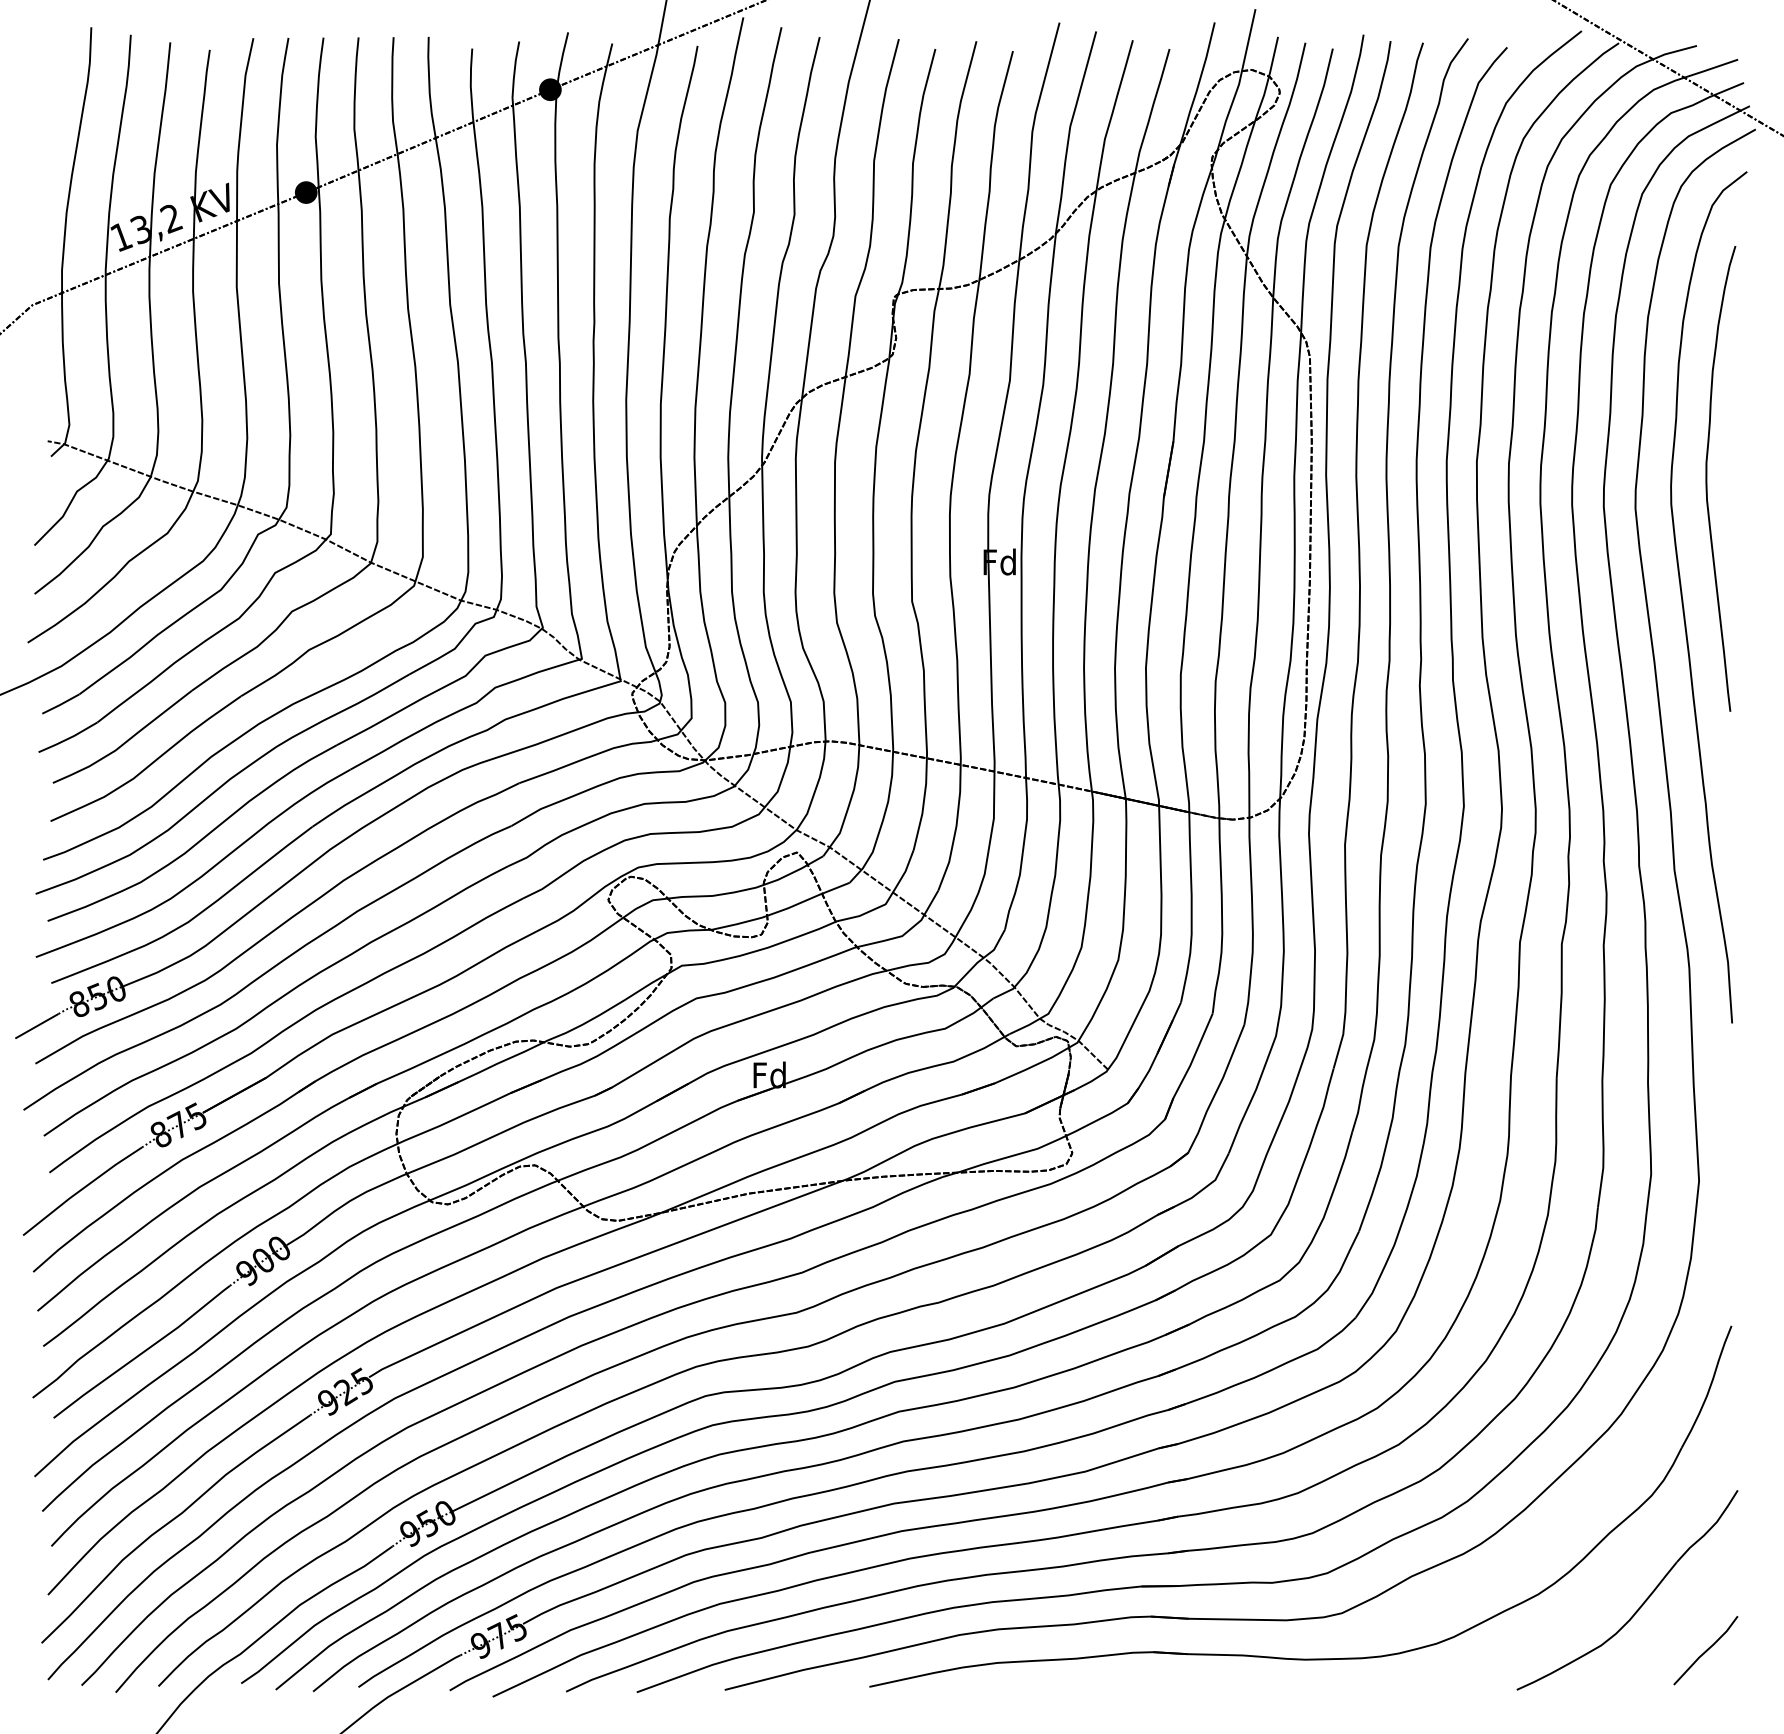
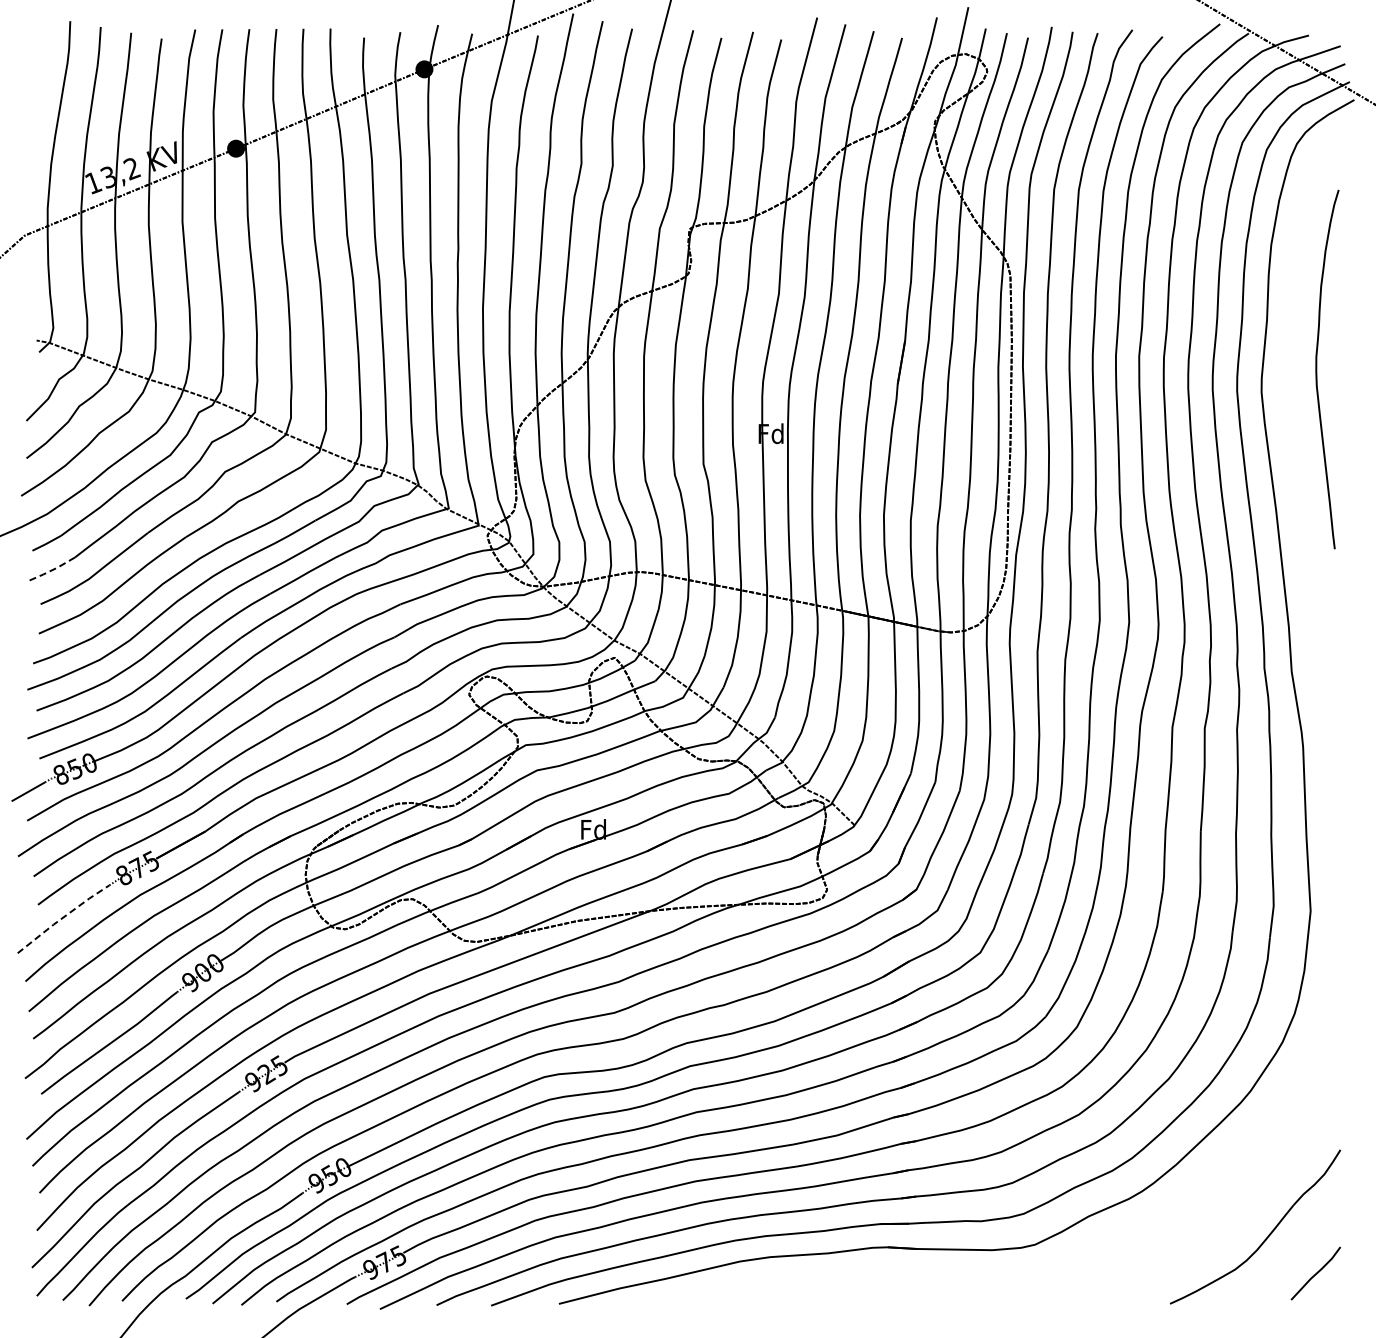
curve: (1683, 596) -> (1298, 460), removed
line: (68, 738) -> (52, 569), solid -> dashed
line: (82, 1189) -> (63, 917), solid -> dashed
part: (1284, 1657) -> (990, 1278), removed

